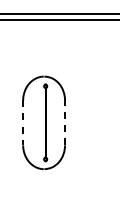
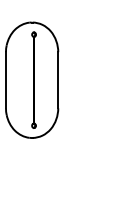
line: (23, 122) -> (6, 79), dashed -> solid
line: (65, 122) -> (58, 79), dashed -> solid

